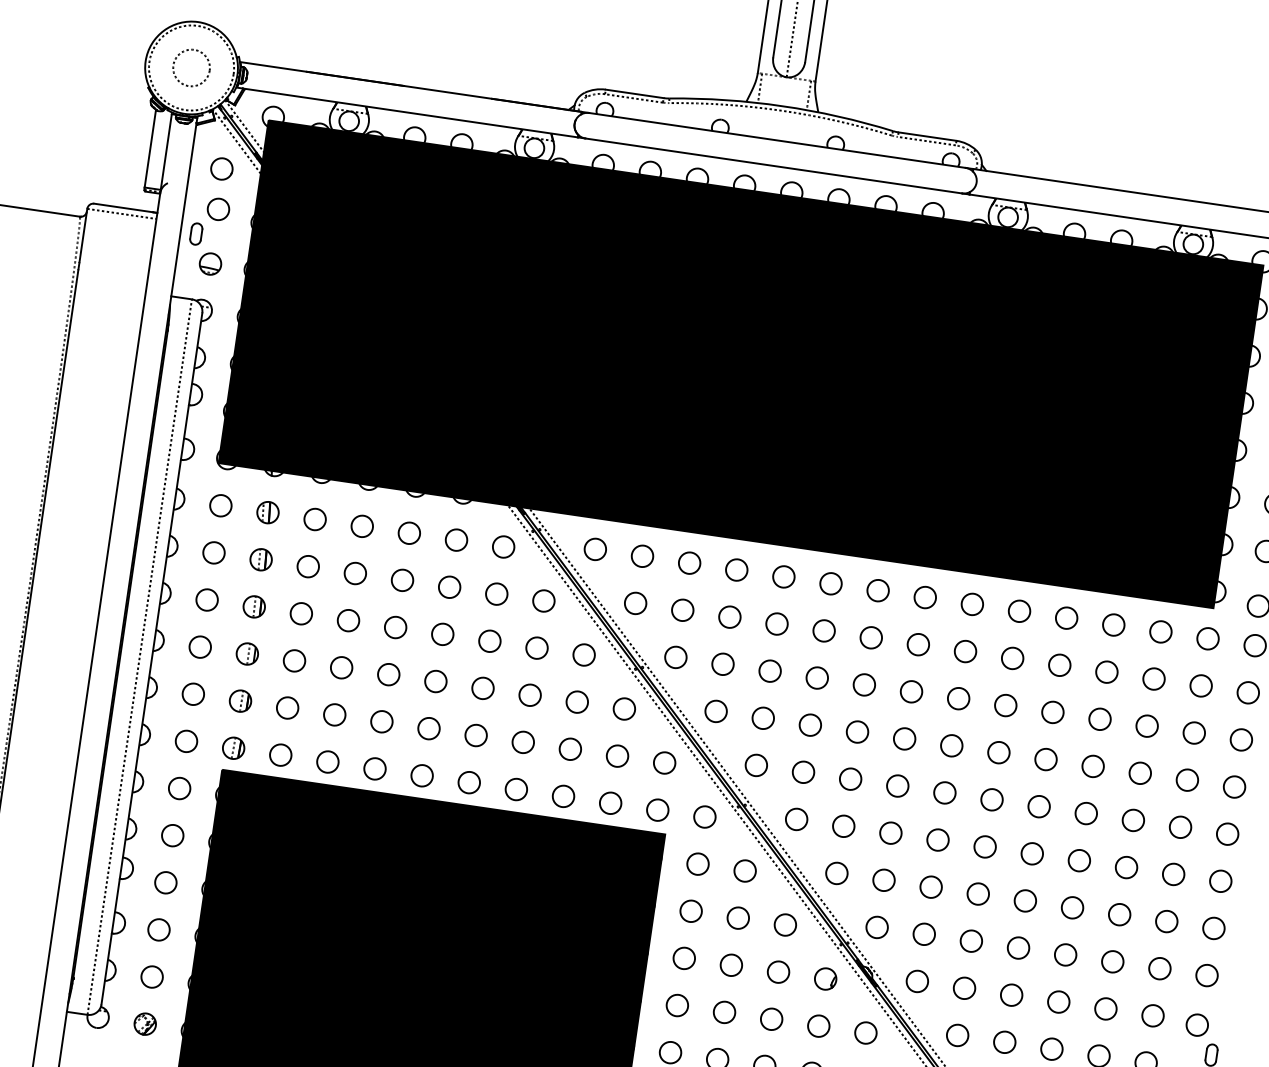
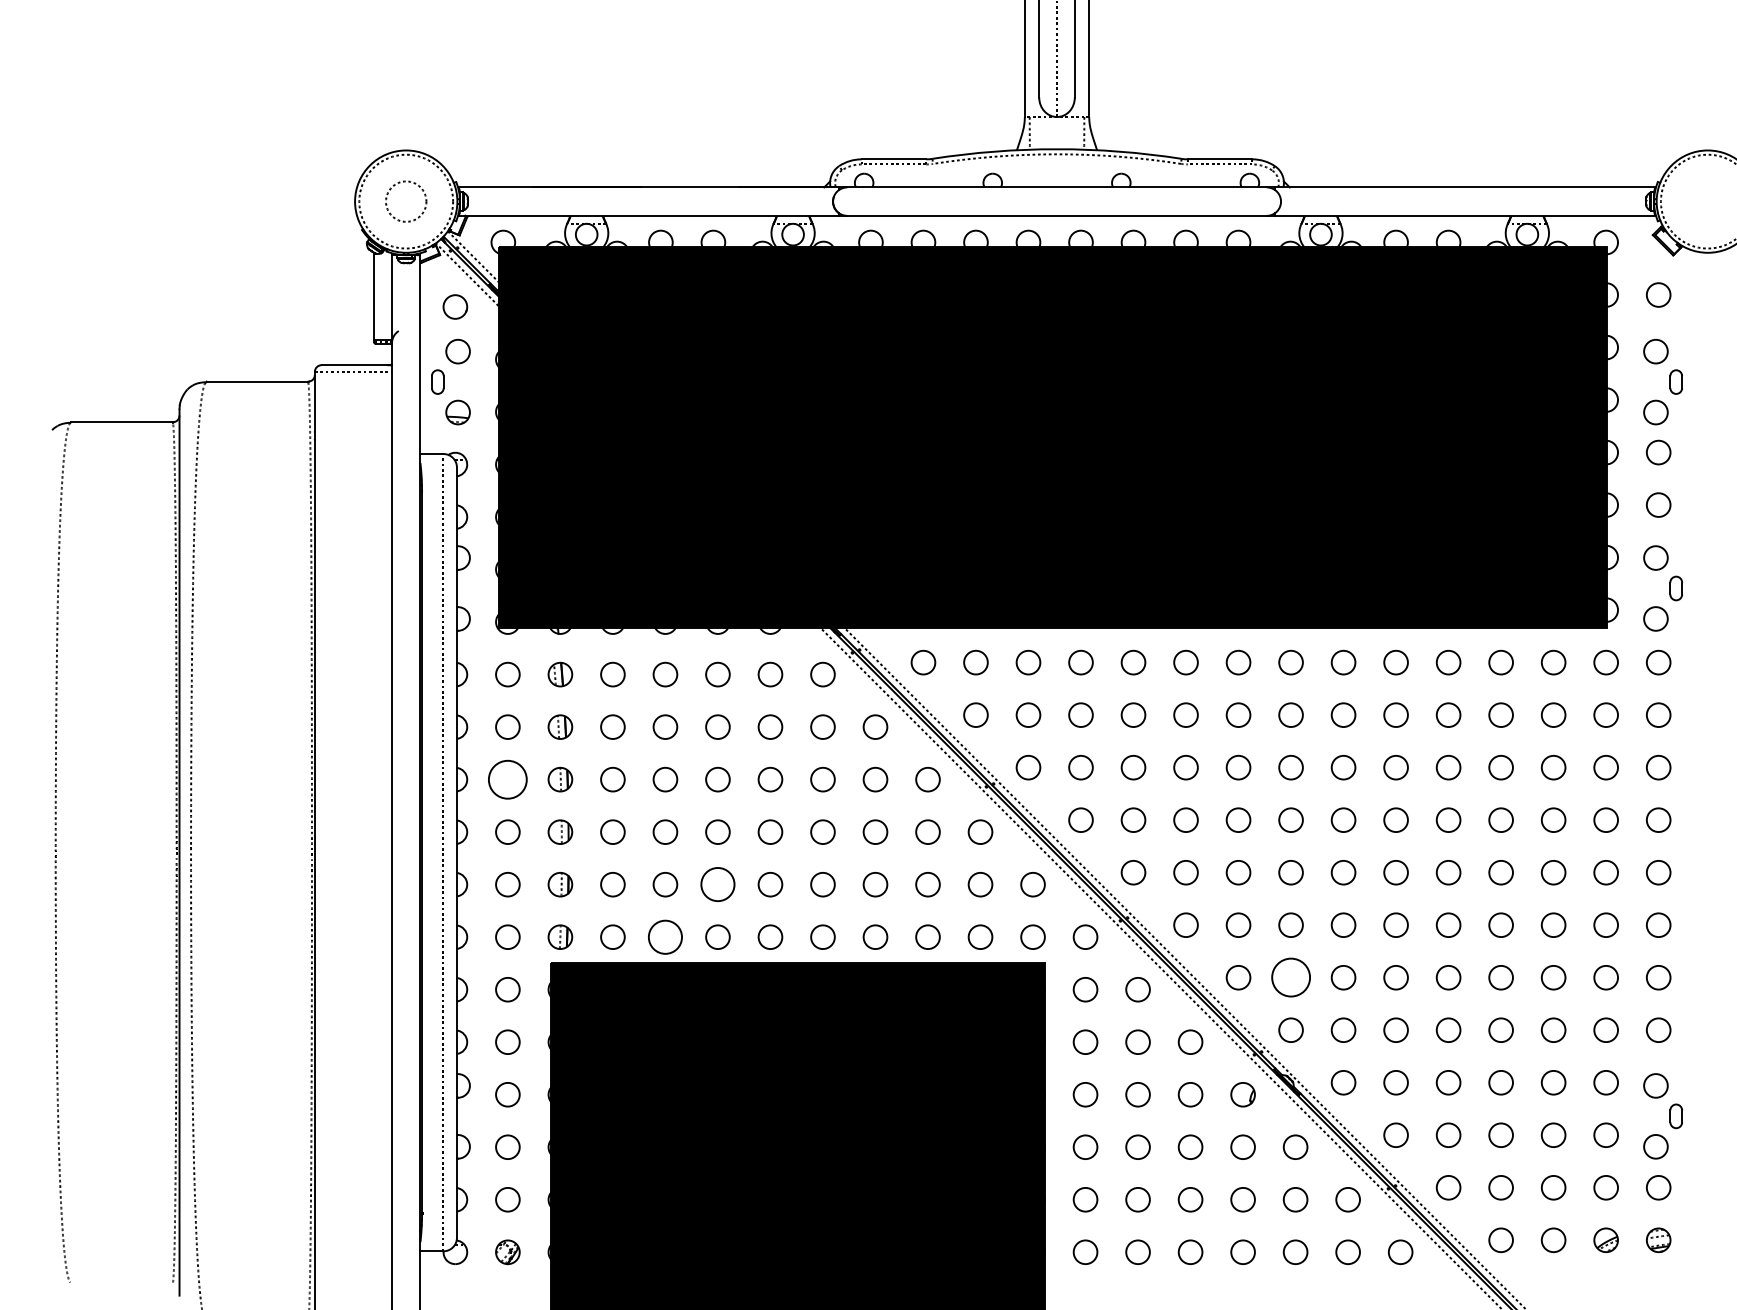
circle: (206, 599) -> (507, 779), size x1.6
circle: (381, 721) -> (717, 884), size x1.4
circle: (328, 761) -> (665, 936), size x1.4
circle: (883, 880) -> (1290, 977), size x1.6

